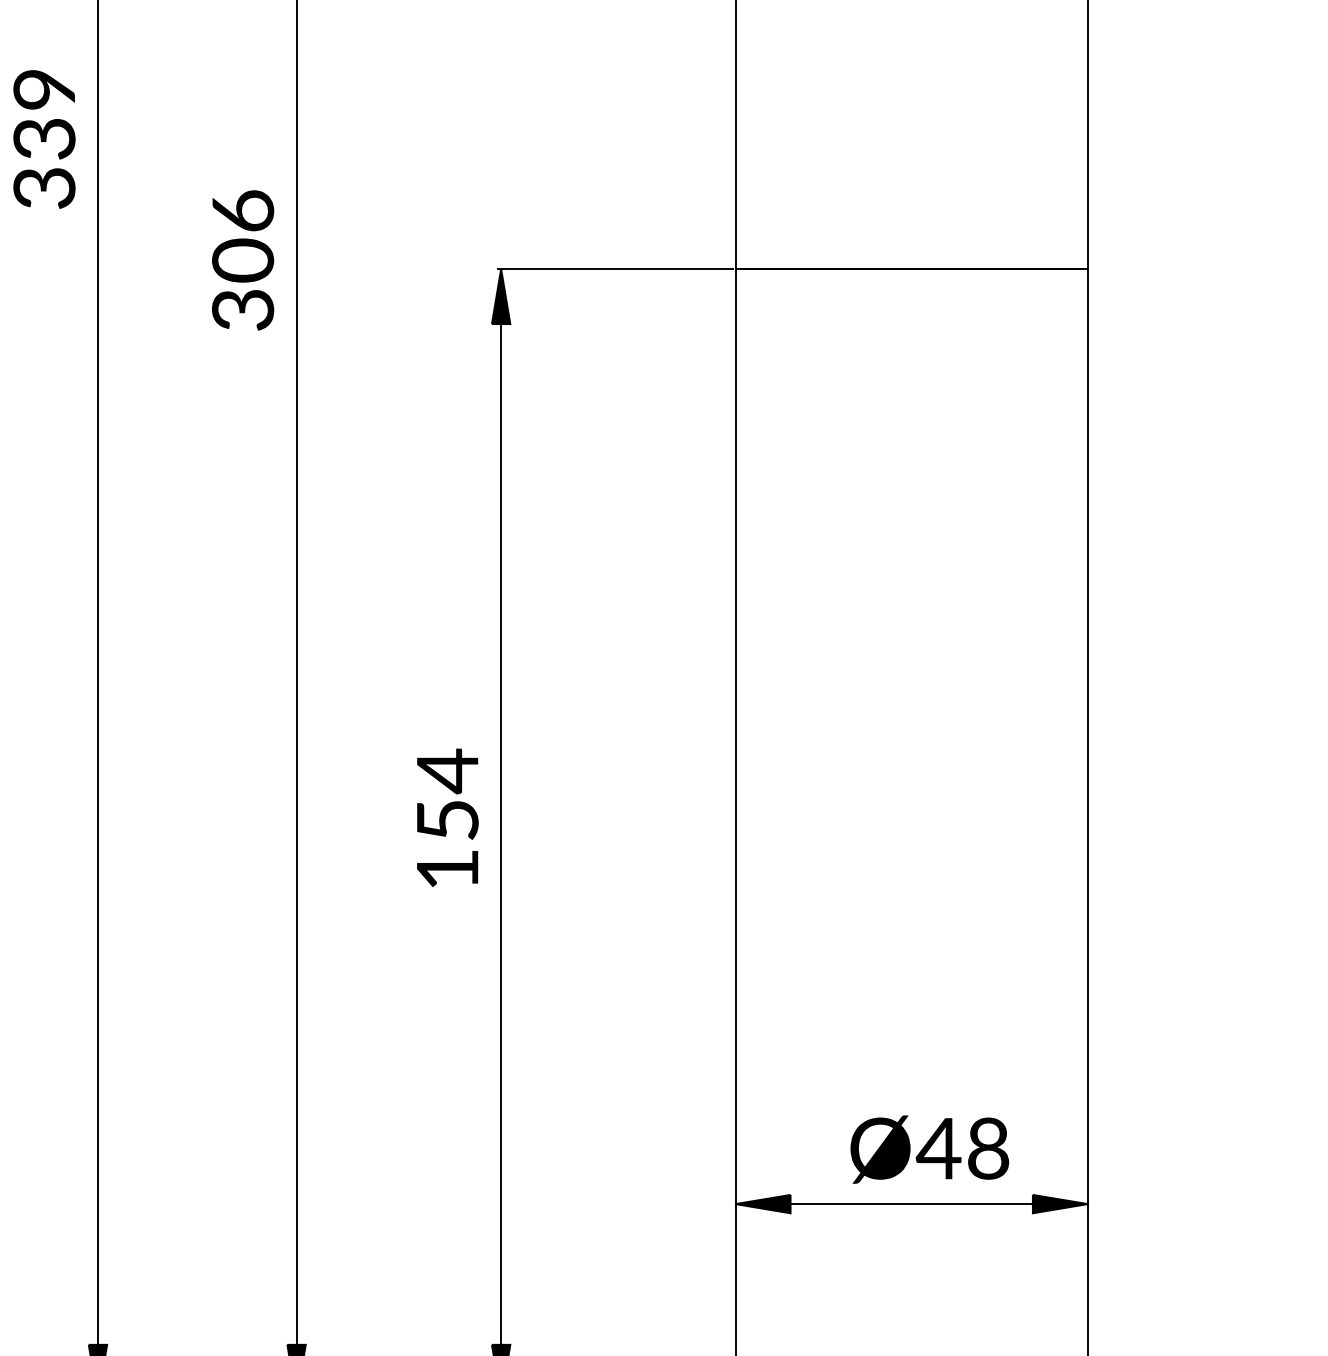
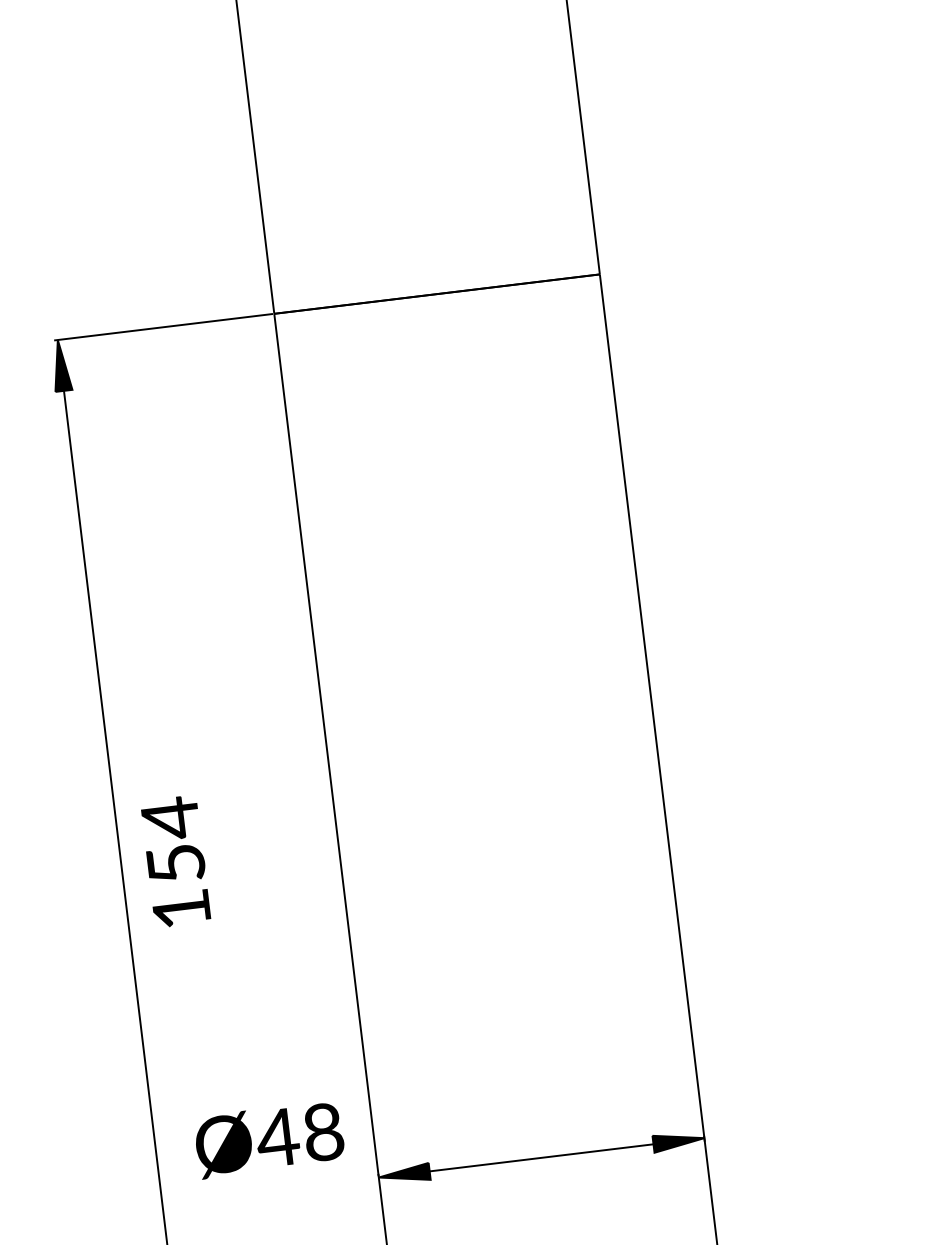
text: (447, 817) -> (175, 861), moved
text: (929, 1149) -> (269, 1139), moved

